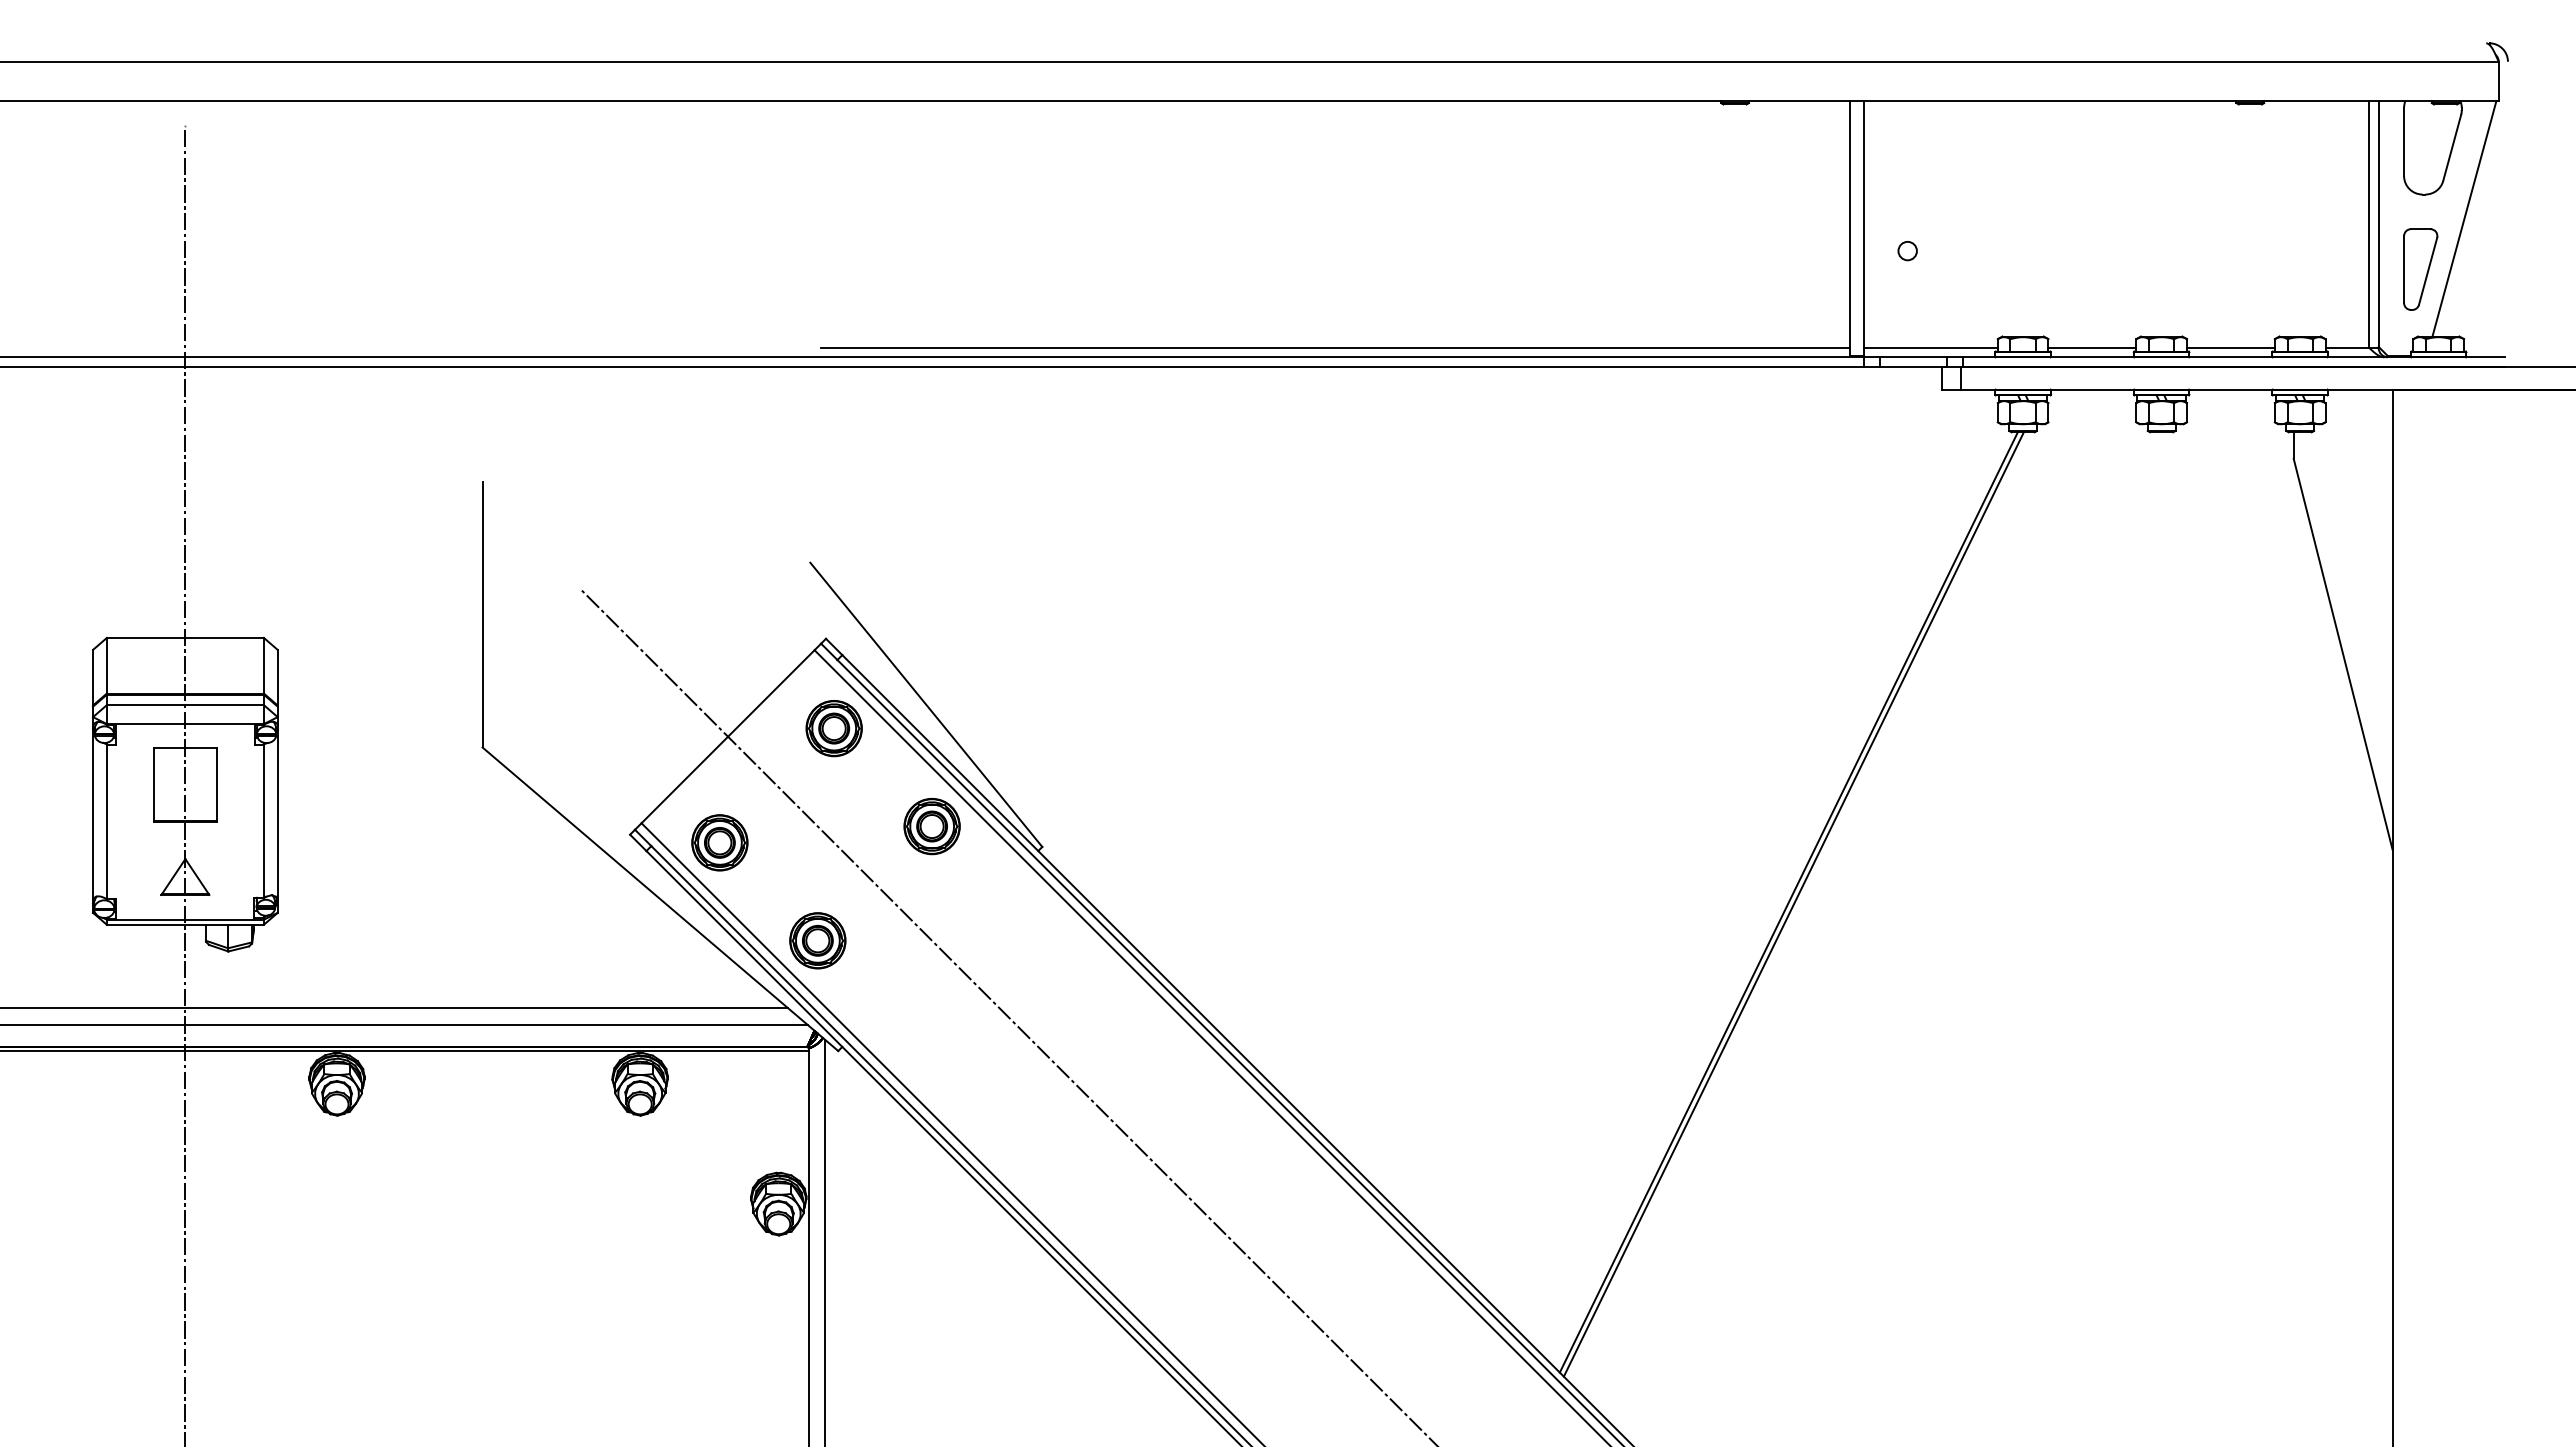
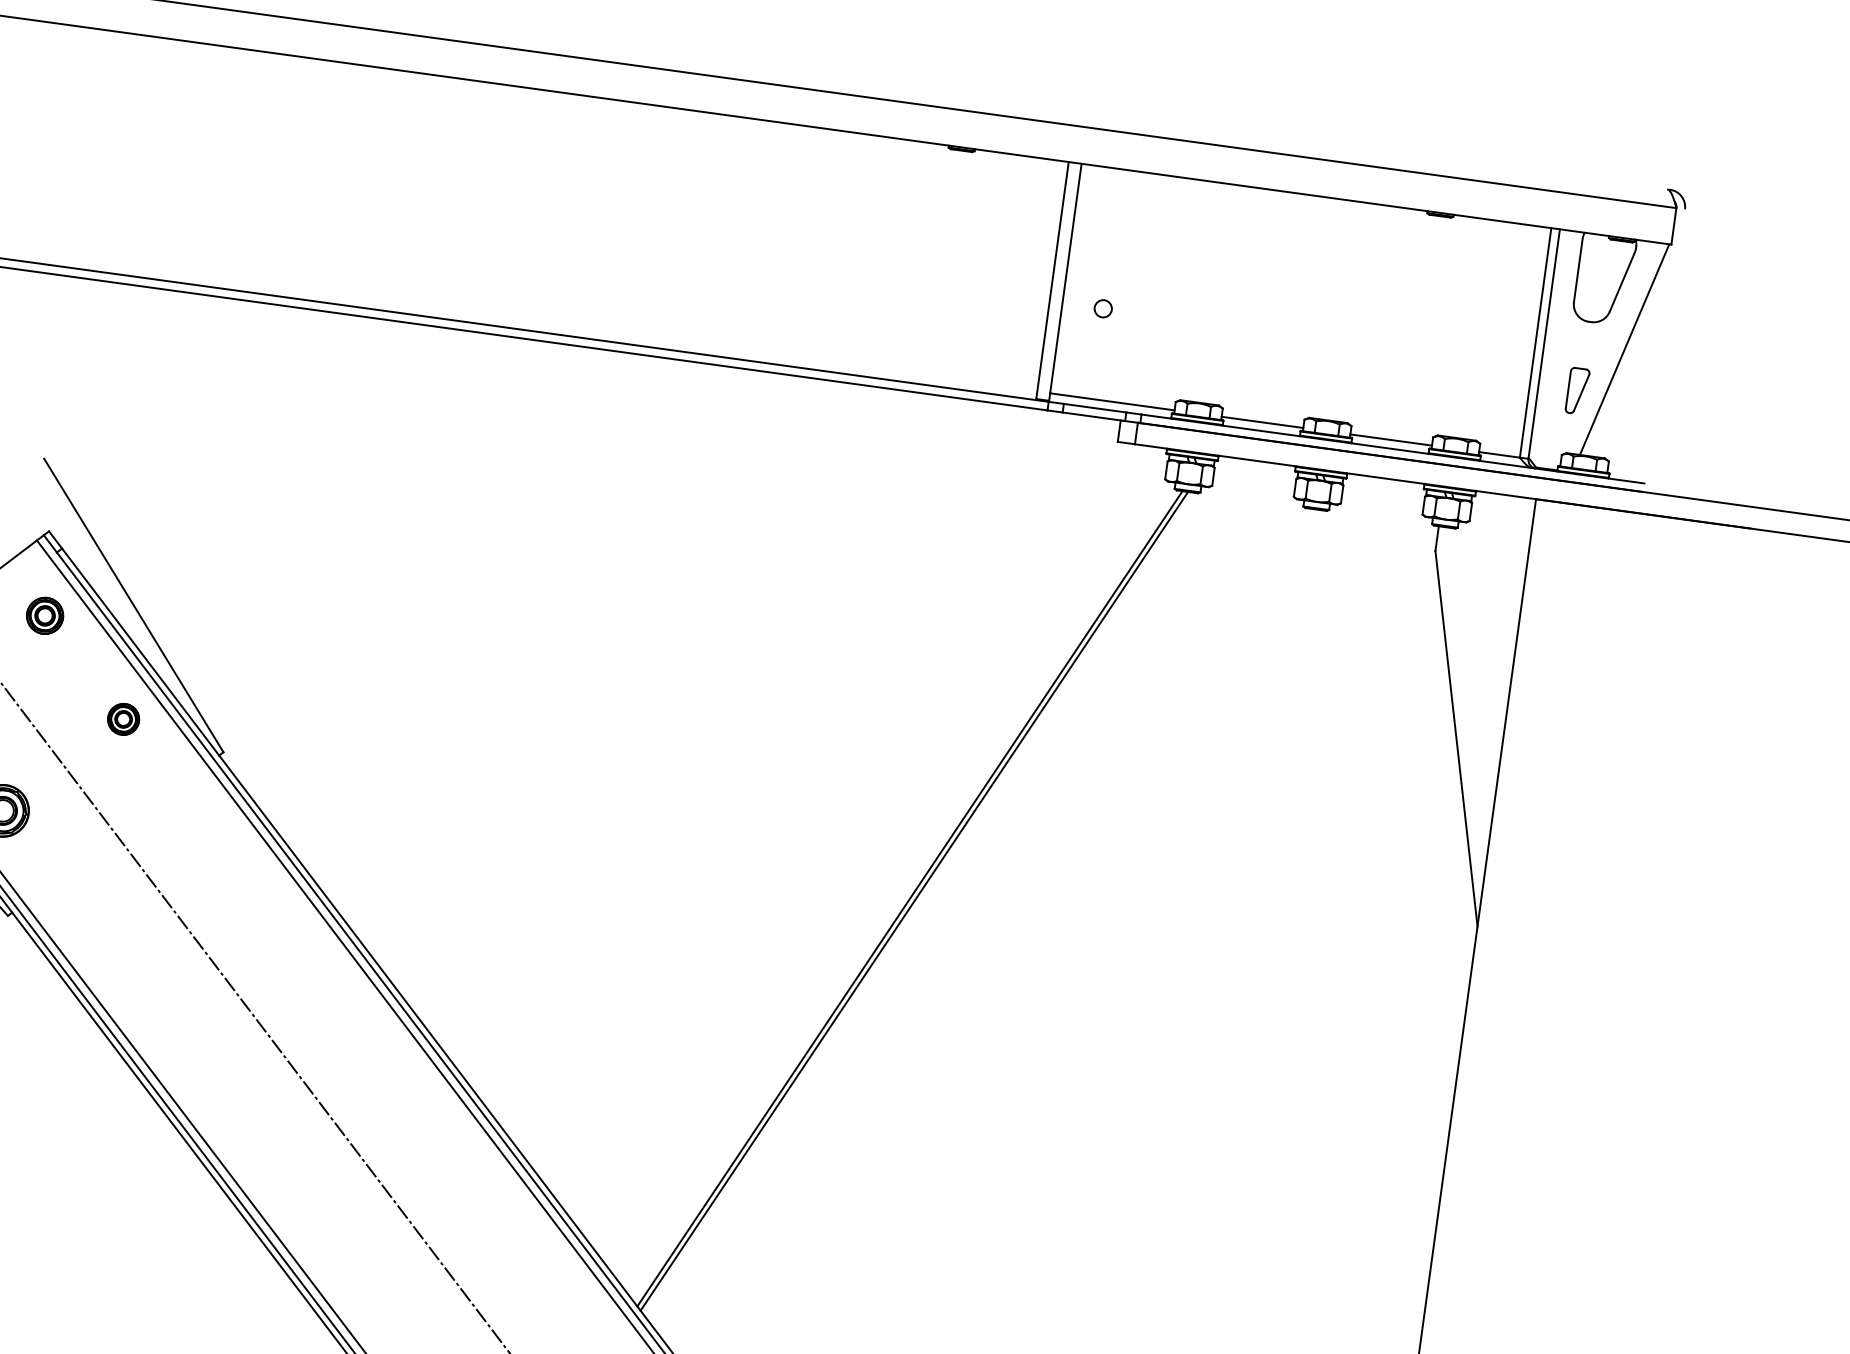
part: (2420, 269) -> (1577, 391), size x0.6
line: (1334, 348) -> (558, 326), removed
part: (833, 728) -> (44, 615), size x0.7
part: (931, 826) -> (123, 719), size x0.6

